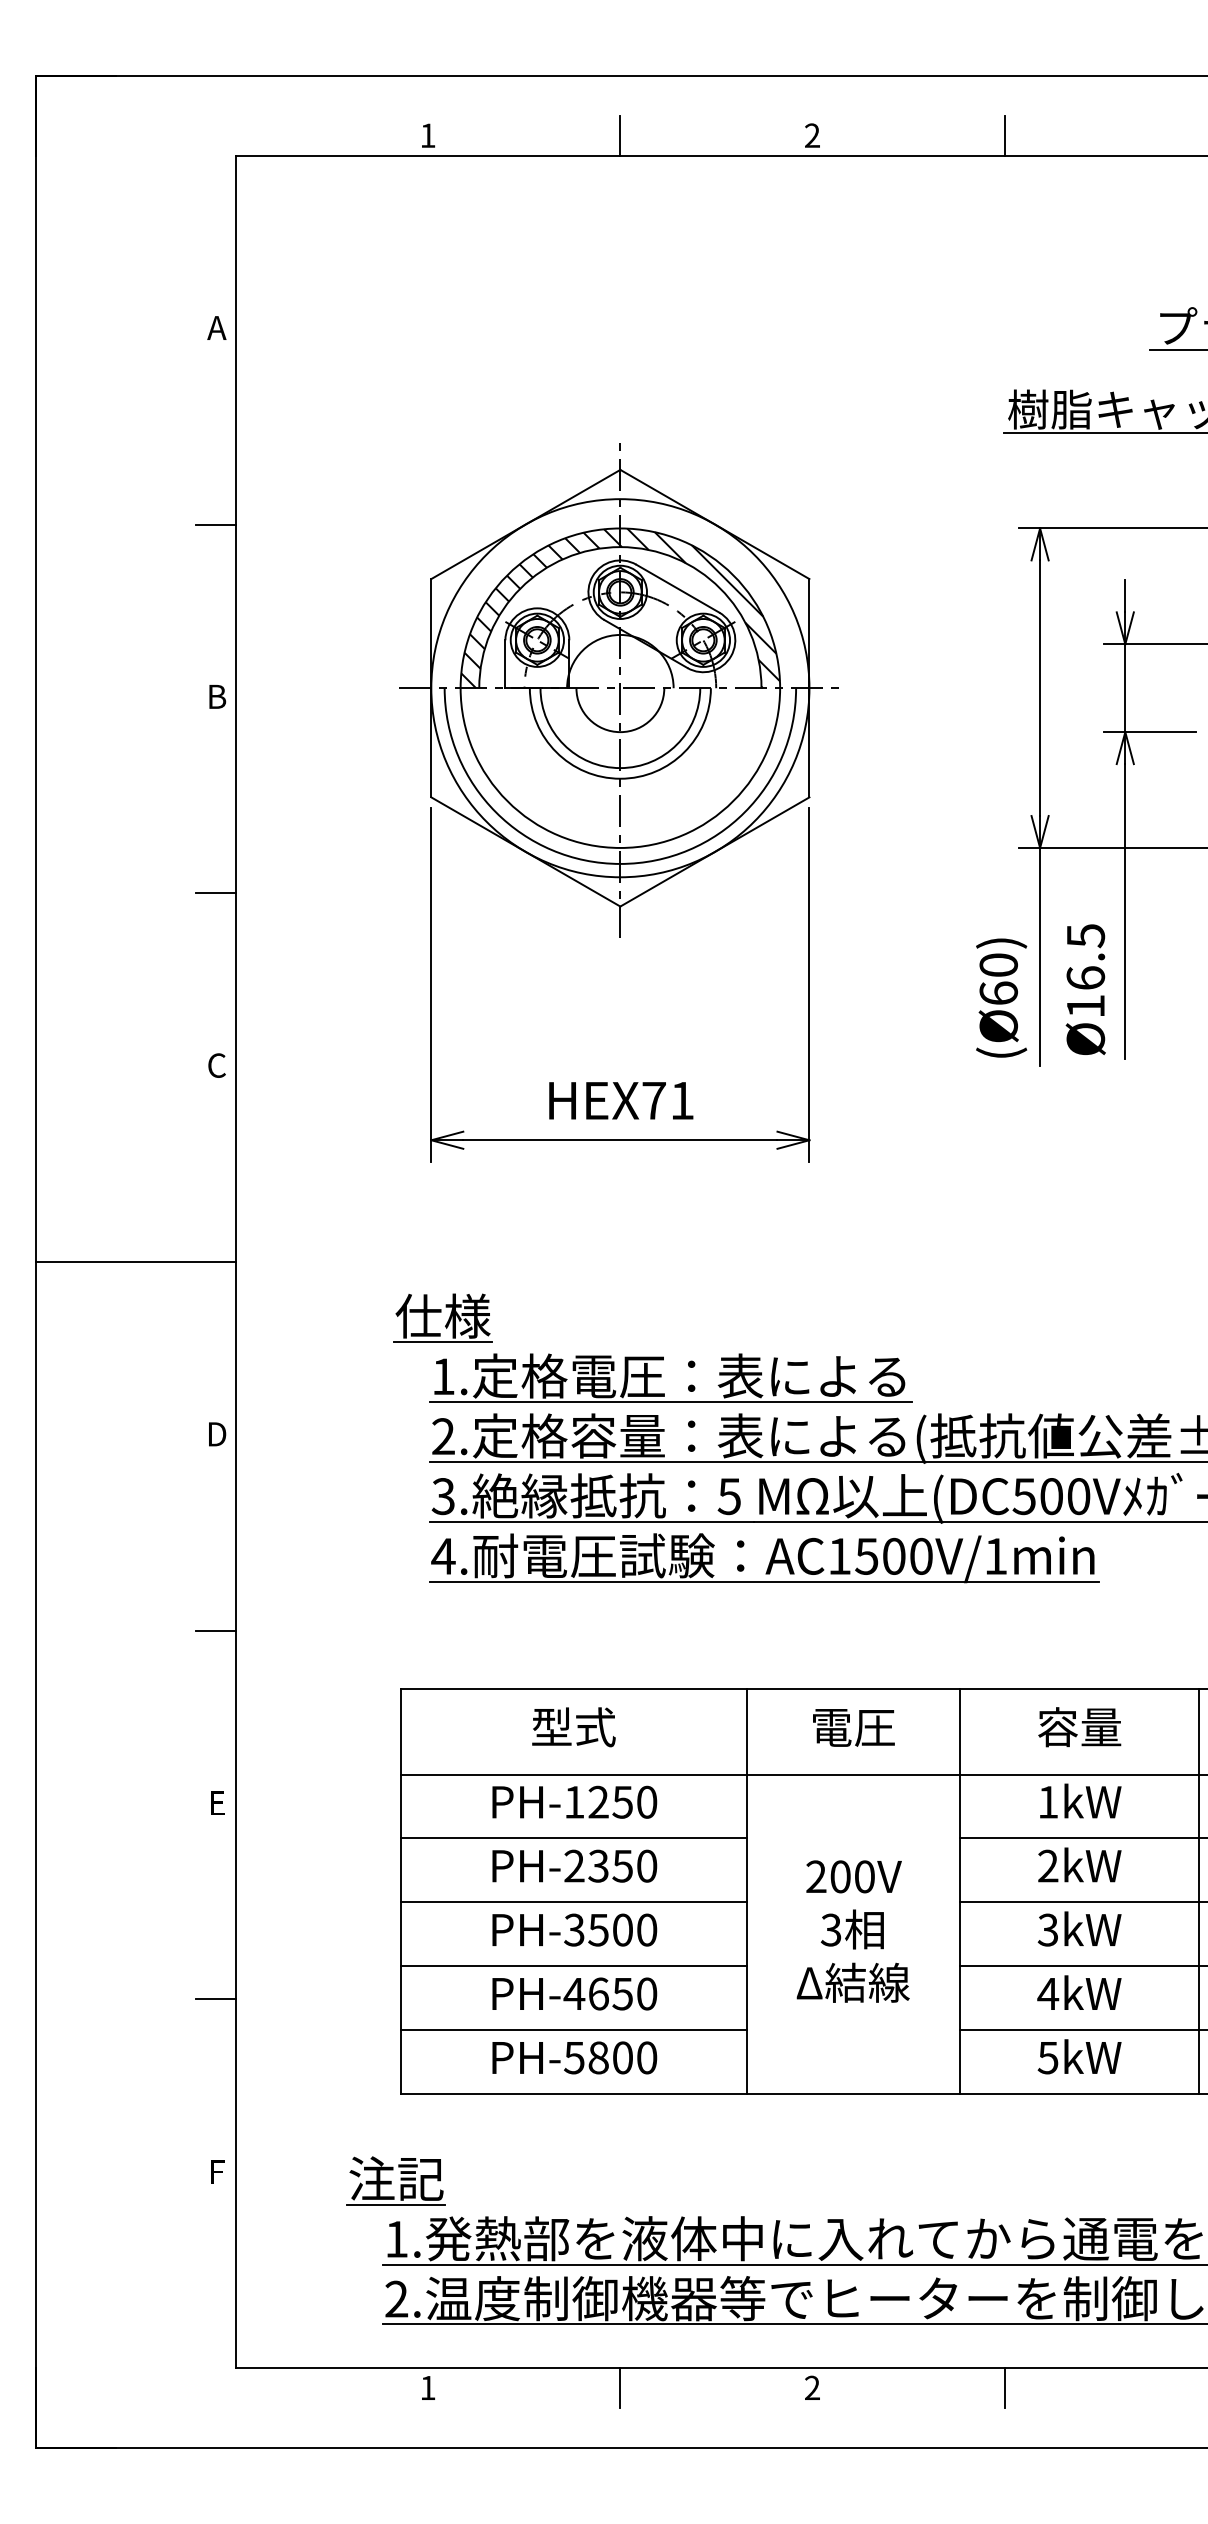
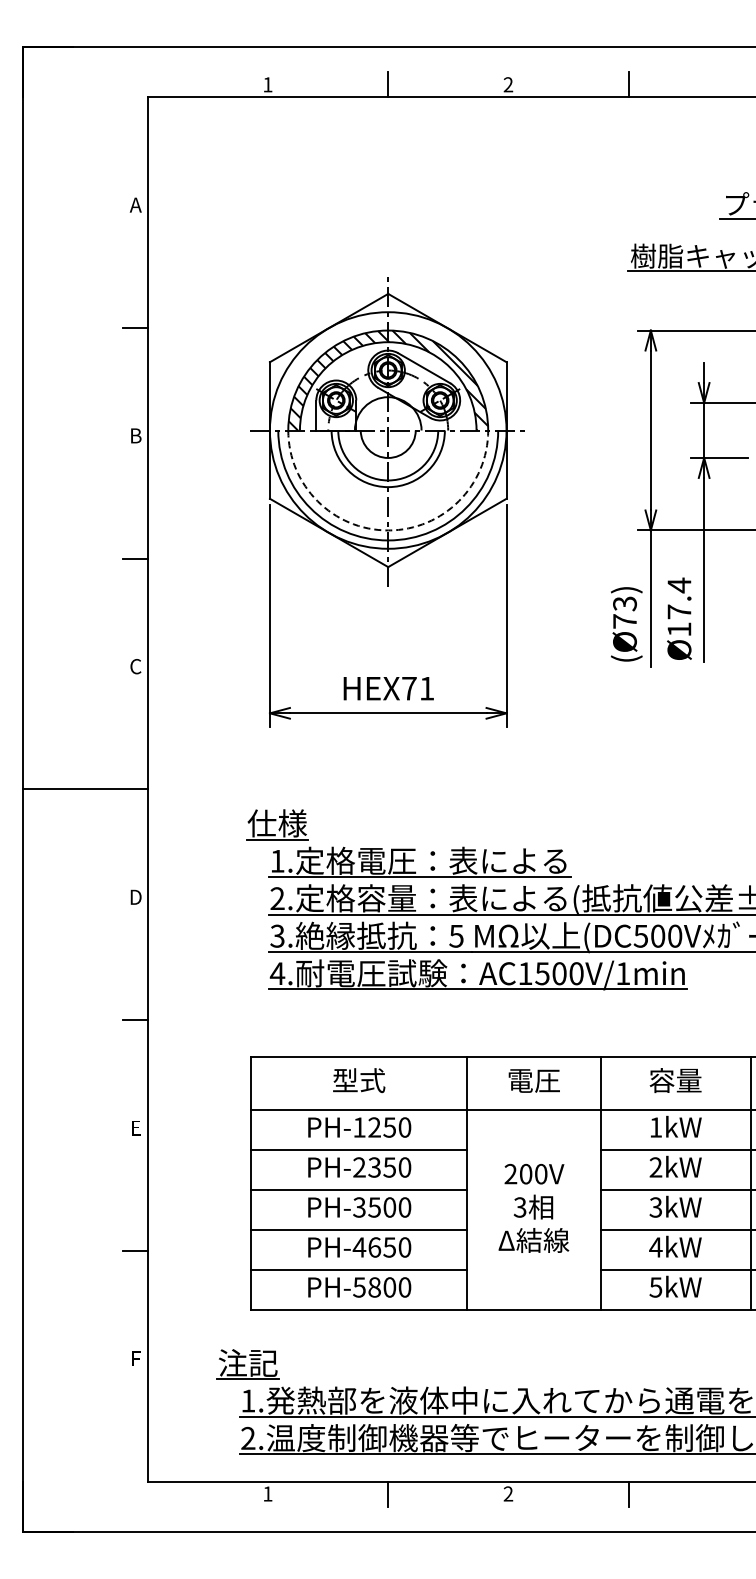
arc: (620, 848) -> (388, 530), solid -> dashed
text: (1085, 956) -> (679, 598), Ø16.5 -> Ø17.4
text: (997, 979) -> (624, 612), (Ø60) -> (Ø73)

